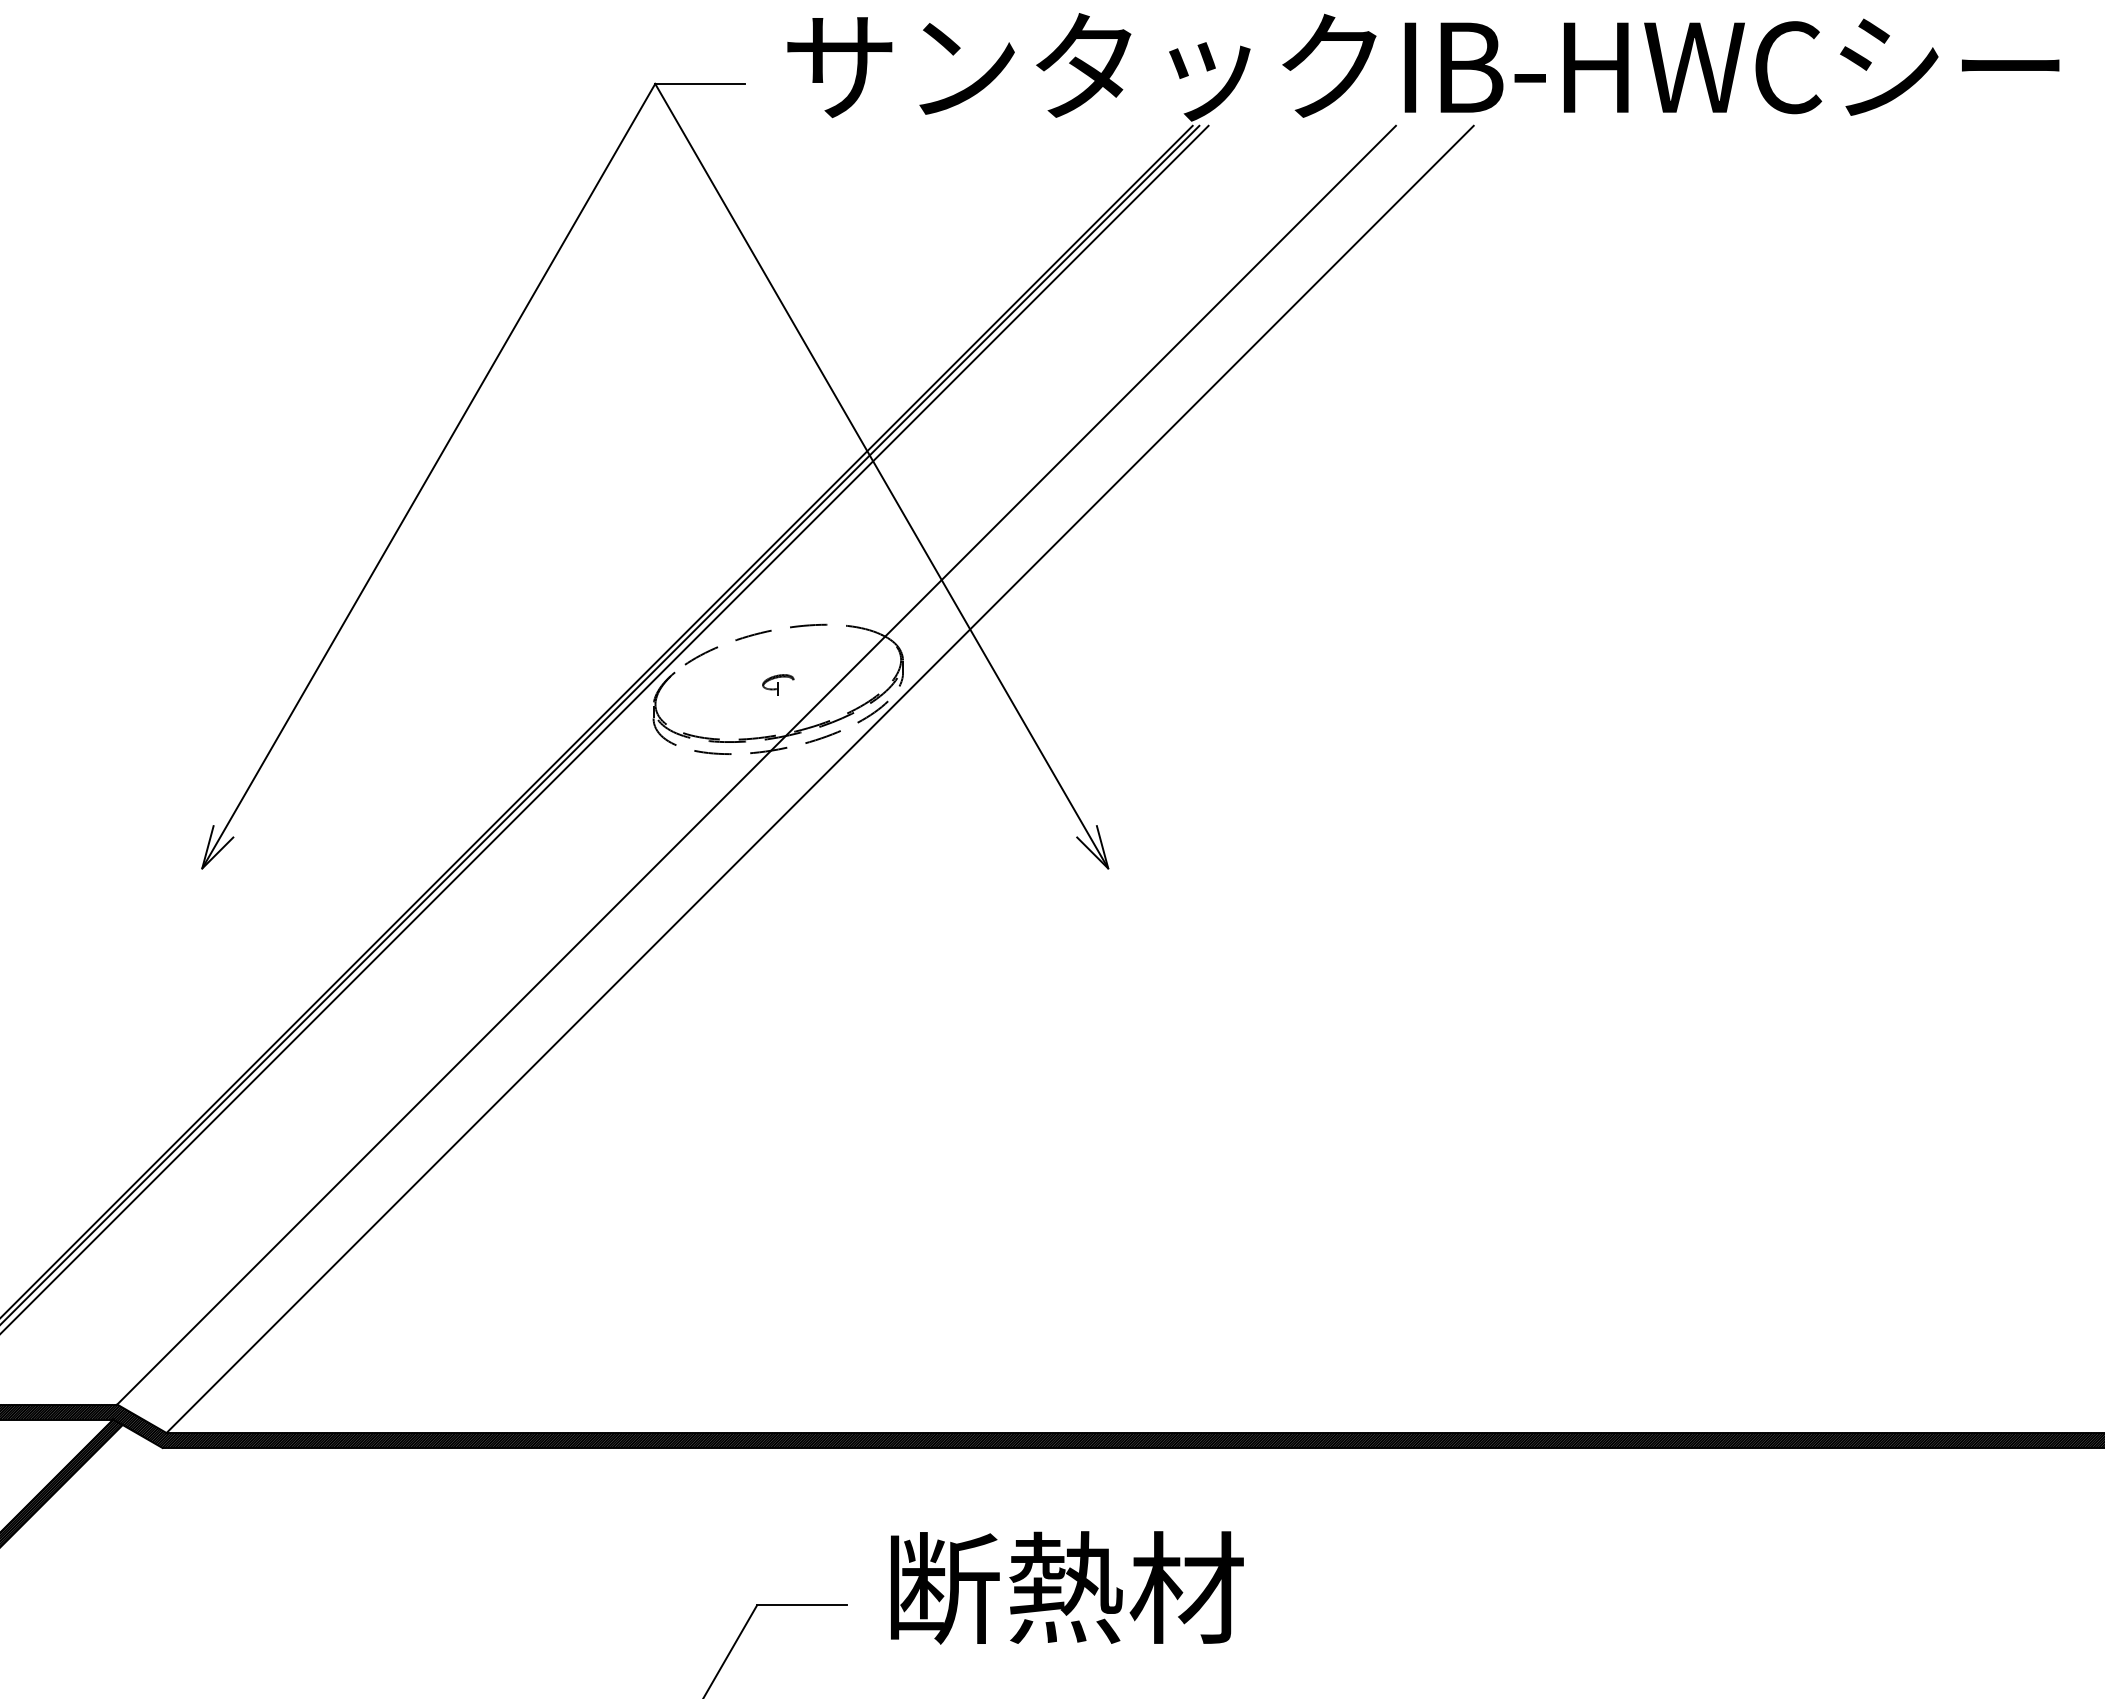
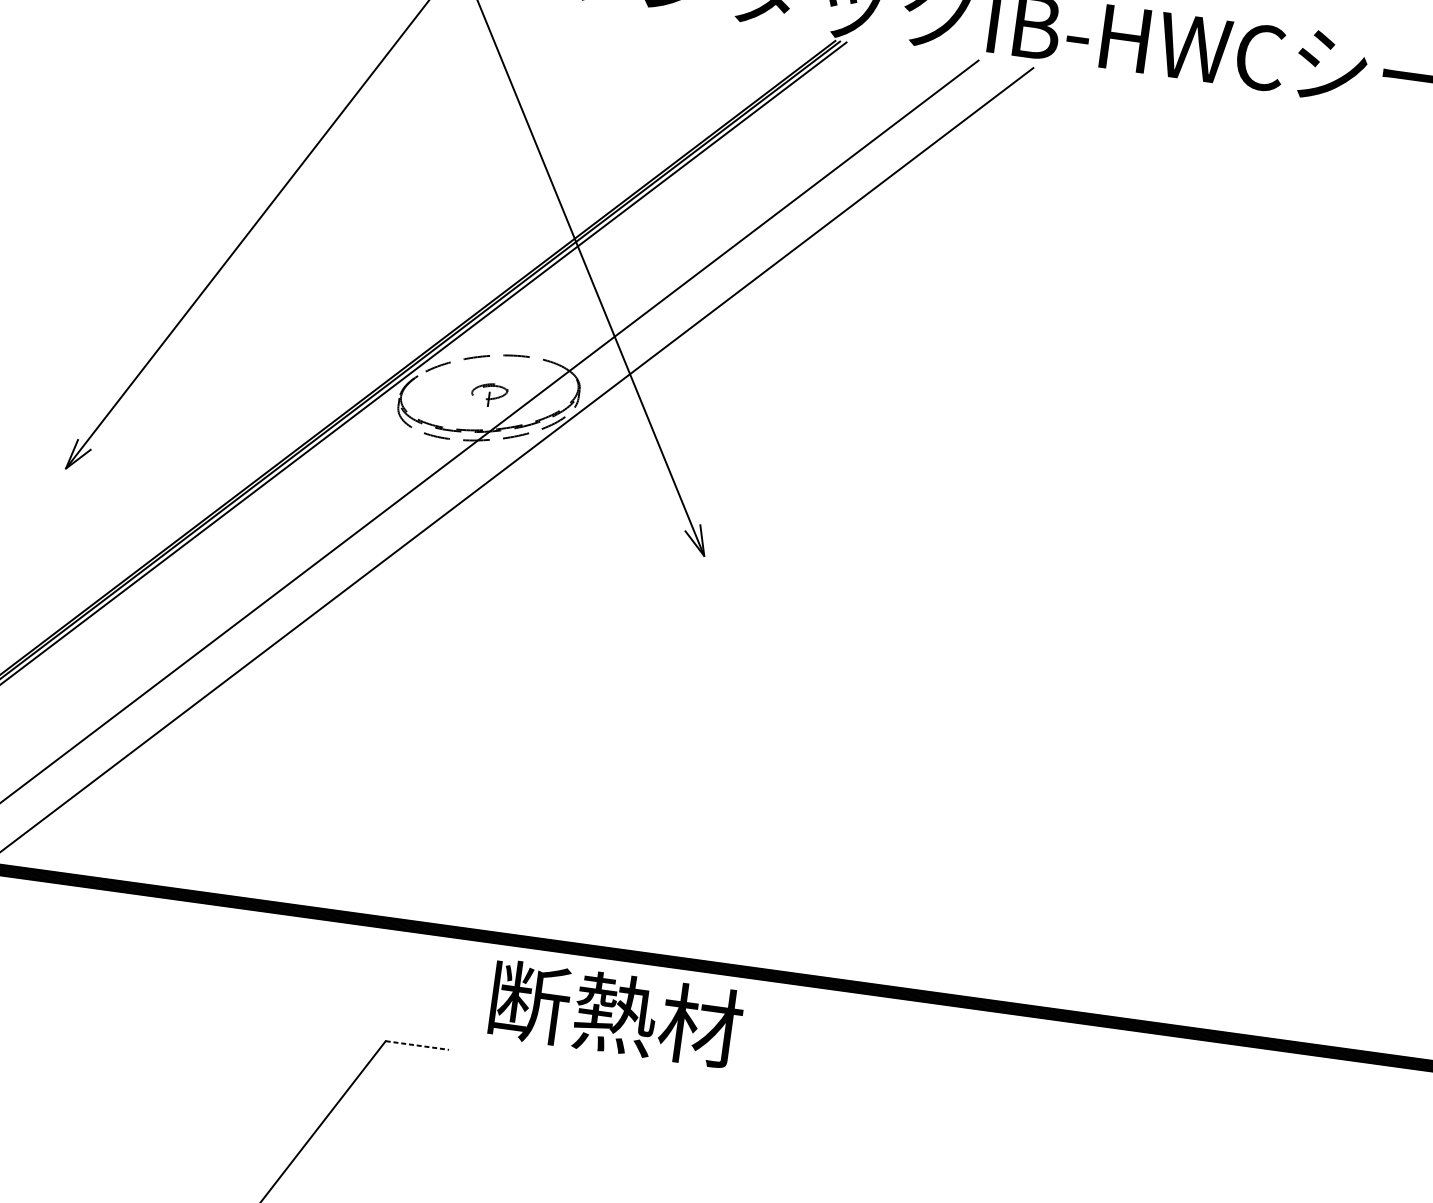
part: (778, 684) -> (489, 394), size x1.6
text: (1067, 1587) -> (616, 1013), moved
line: (801, 1605) -> (417, 1045), solid -> dashed

